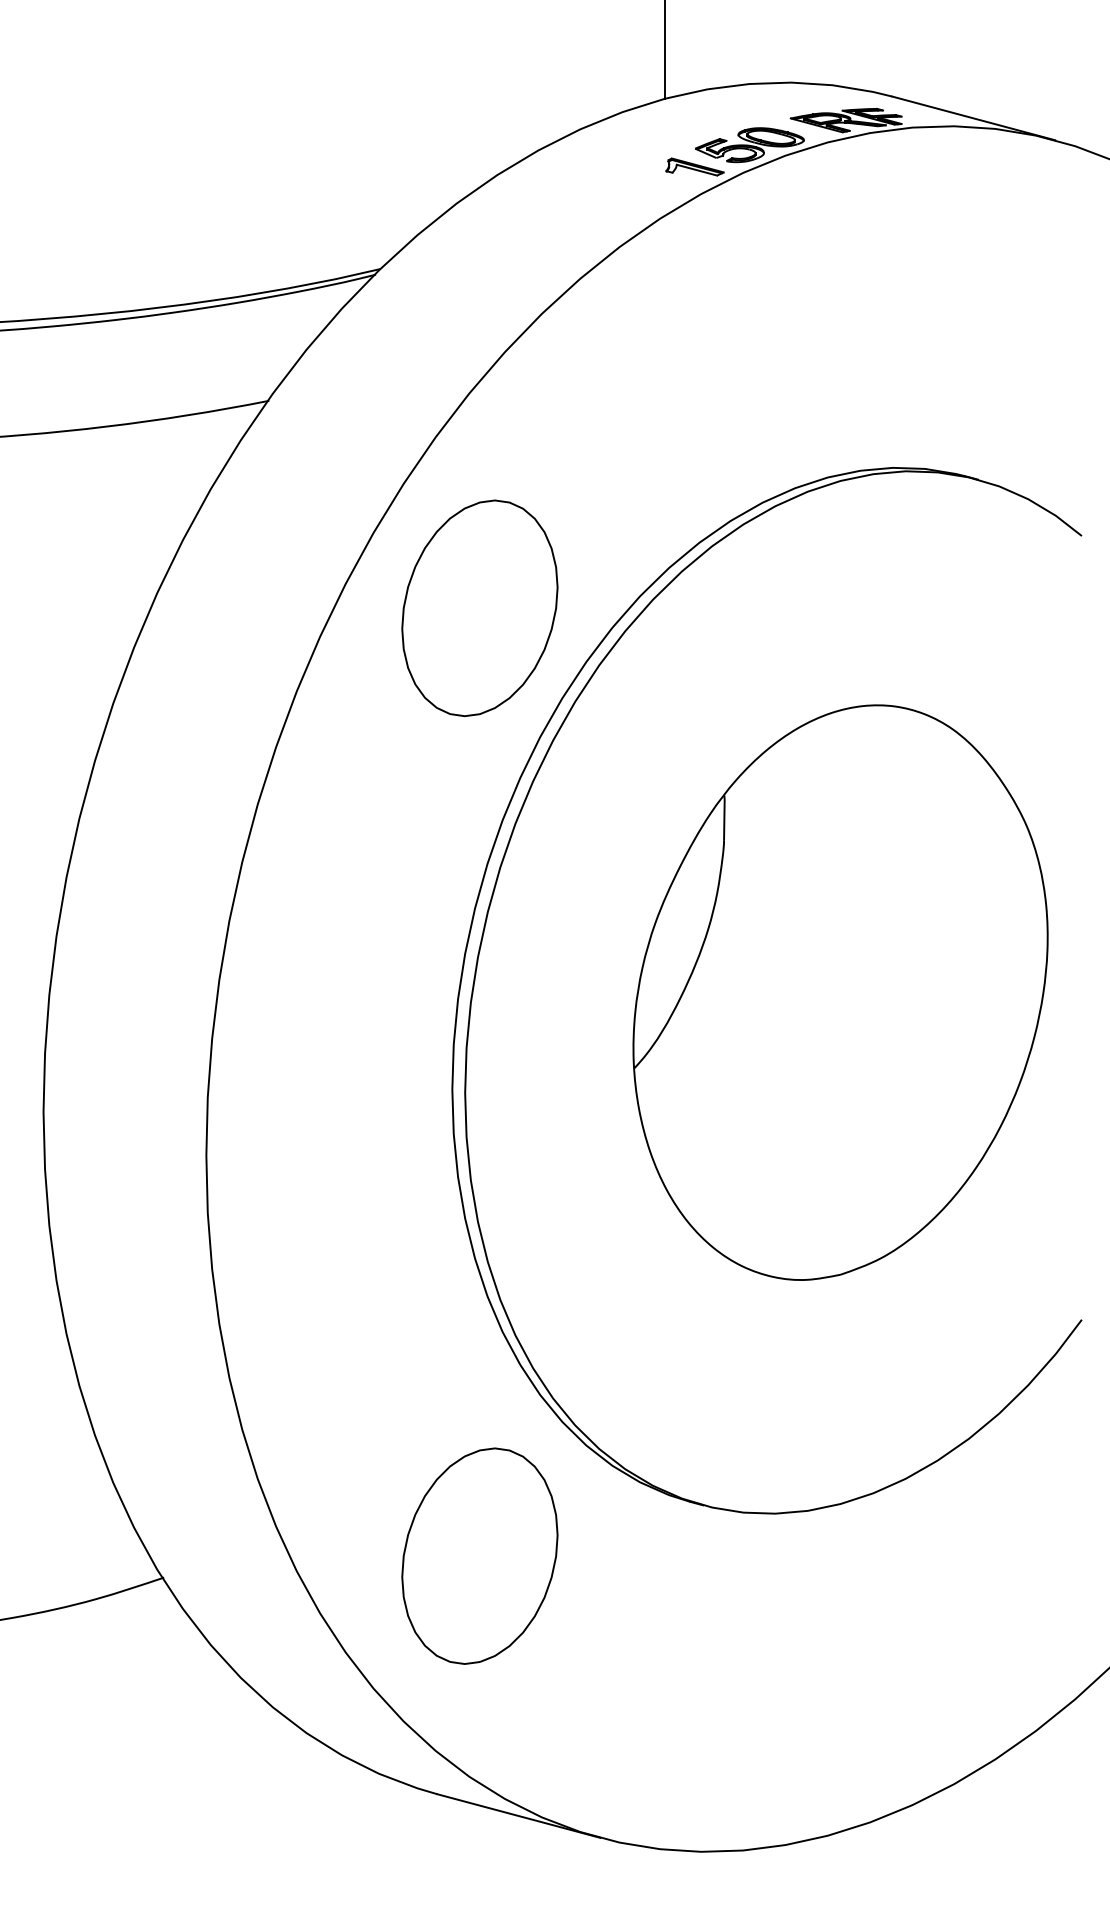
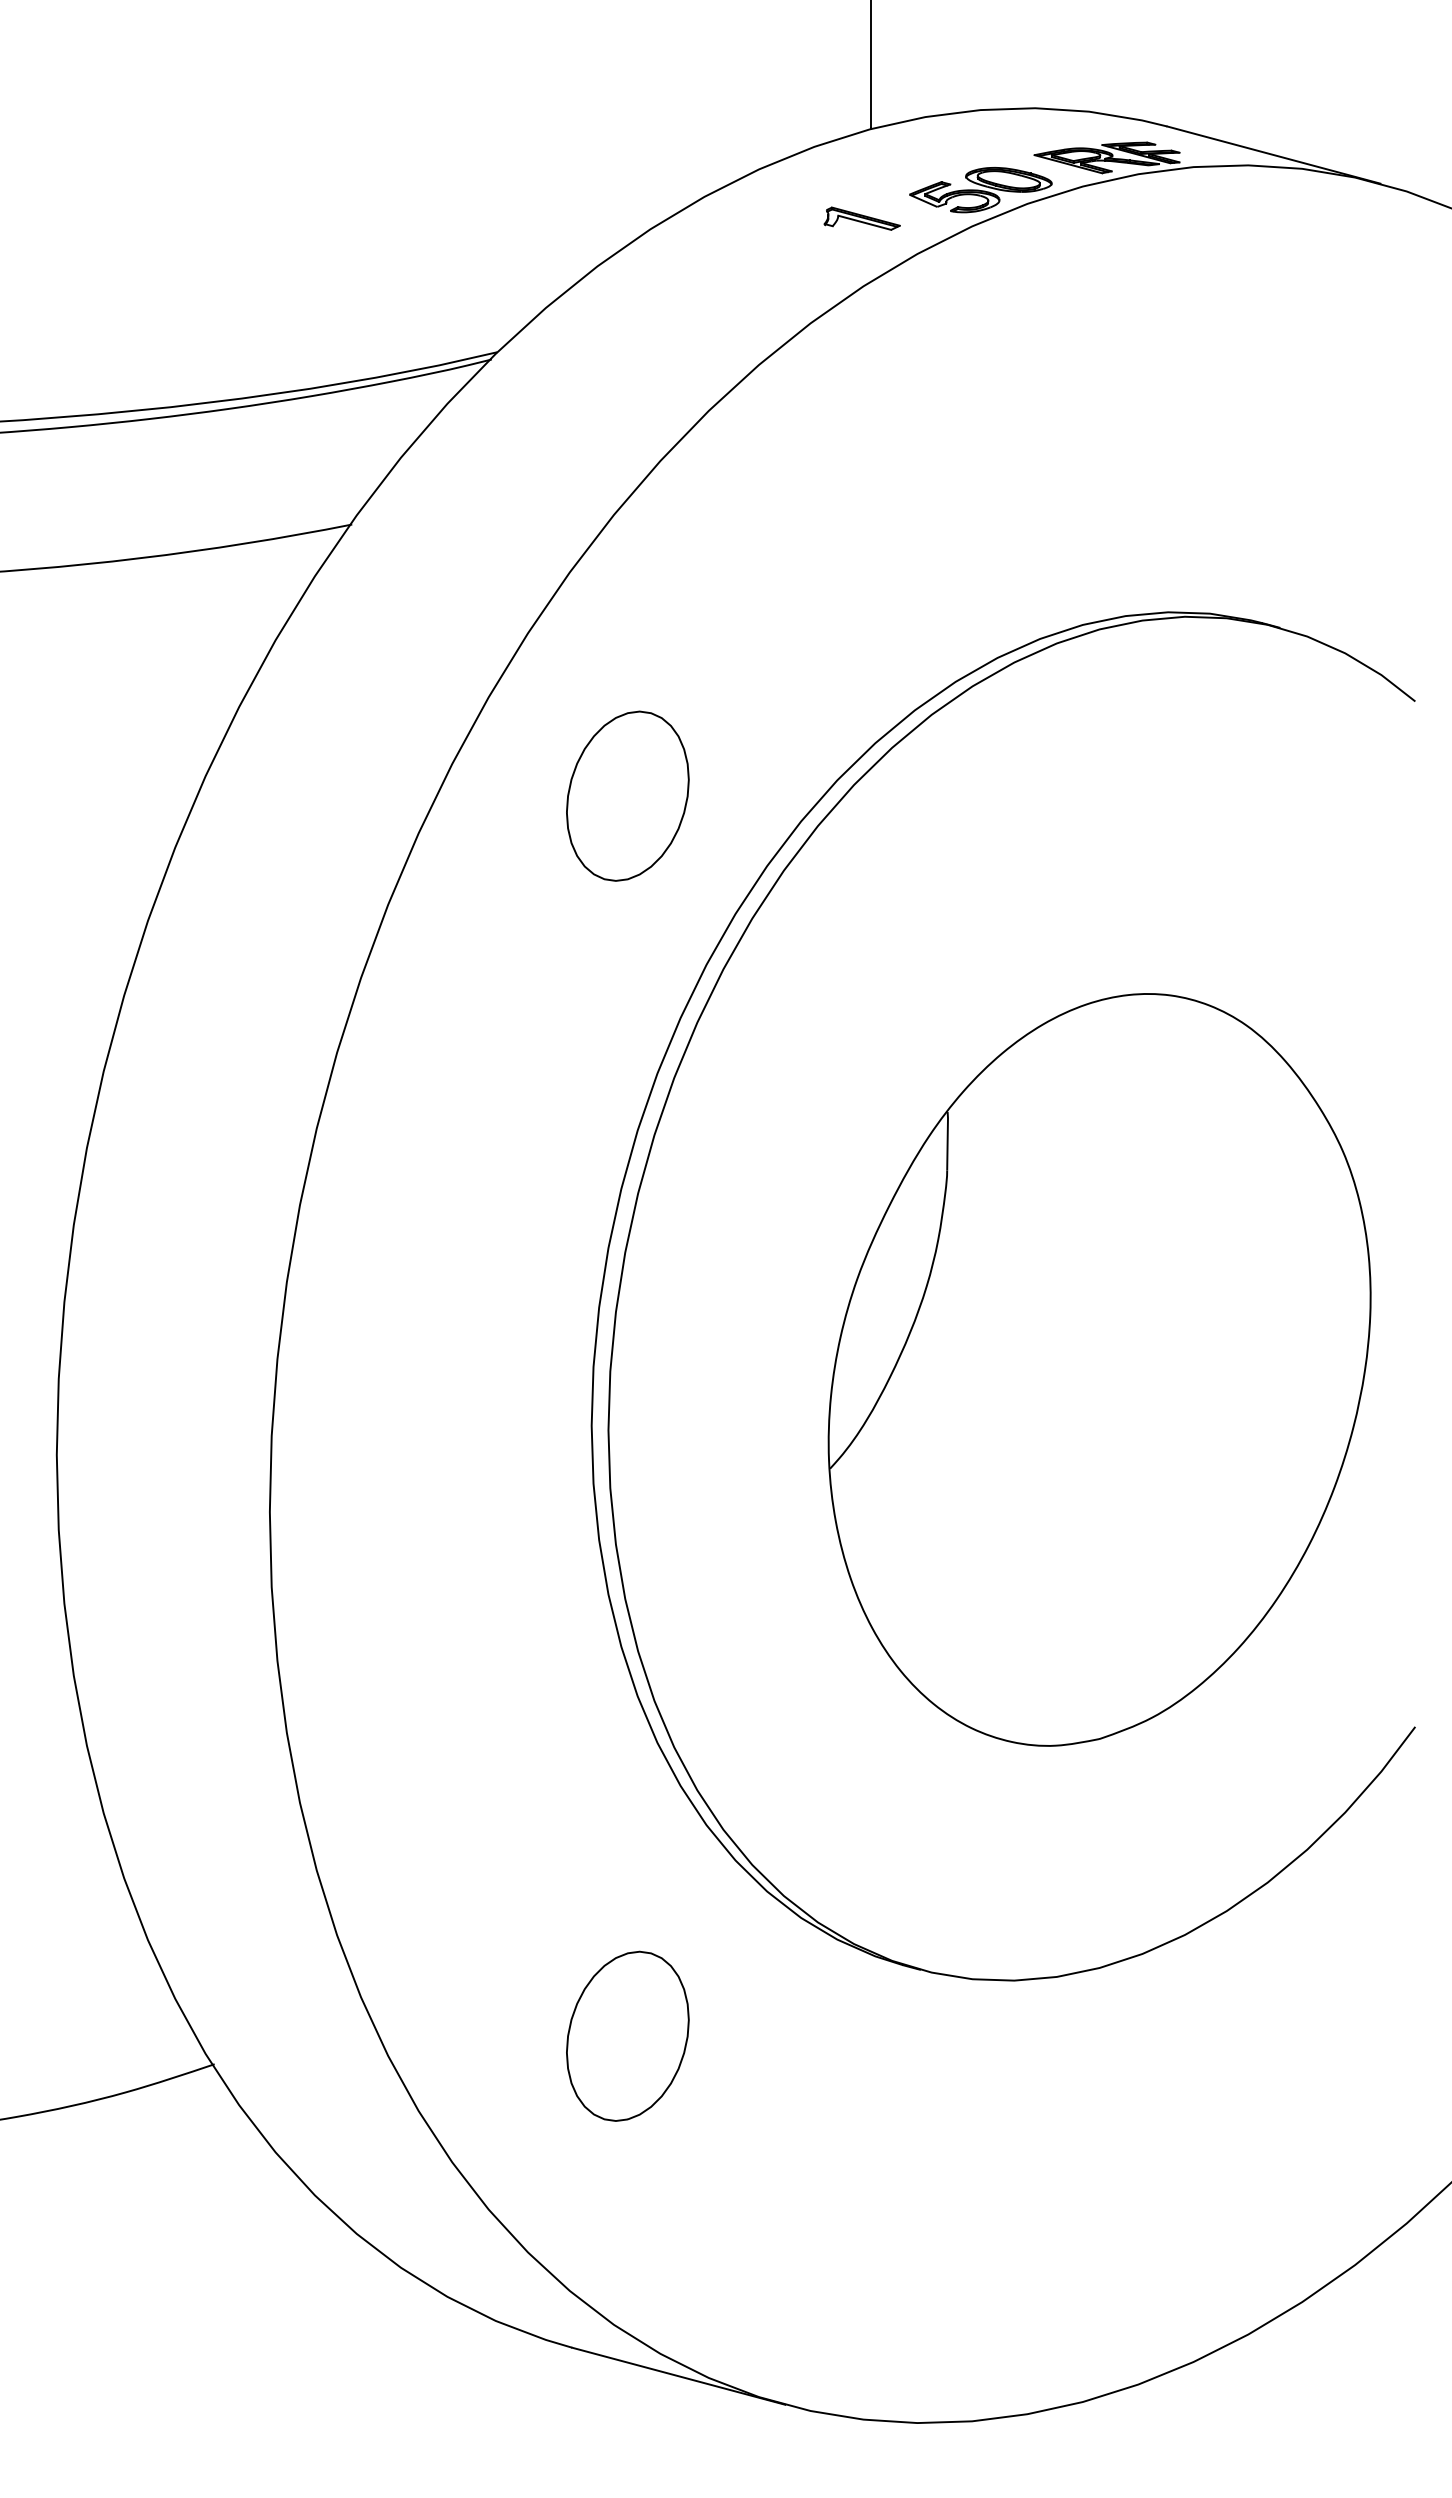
part: (694, 166) -> (861, 218), moved
part: (479, 608) -> (627, 796), size x0.6
part: (840, 992) -> (1099, 1369), moved
part: (479, 1556) -> (627, 2036), size x0.6

